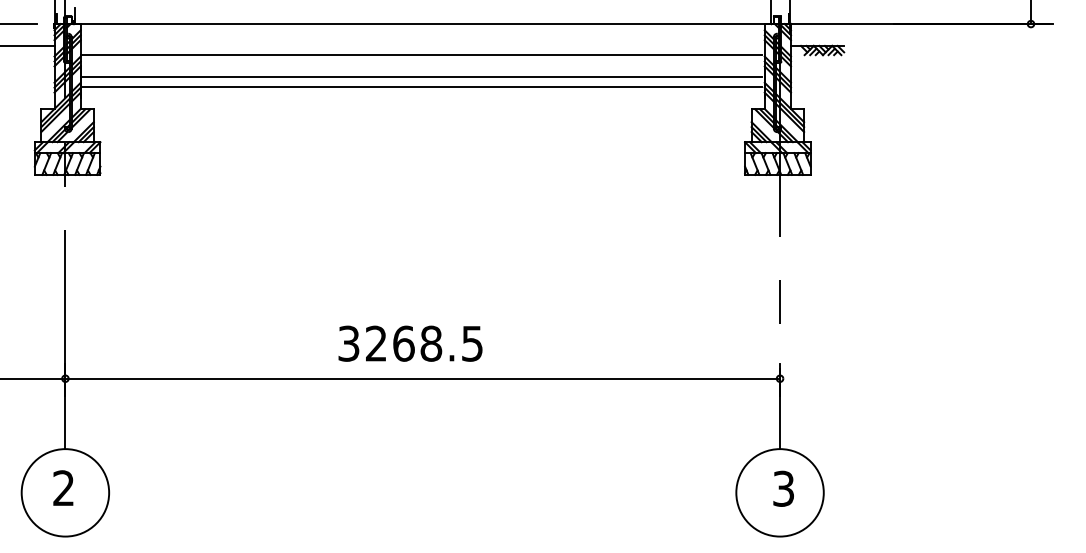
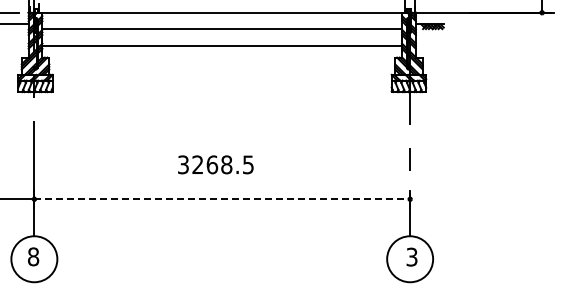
line: (421, 76) -> (221, 40), removed
text: (409, 343) -> (215, 164), moved
line: (423, 379) -> (222, 199), solid -> dashed
text: (63, 487) -> (33, 256), 2 -> 8

